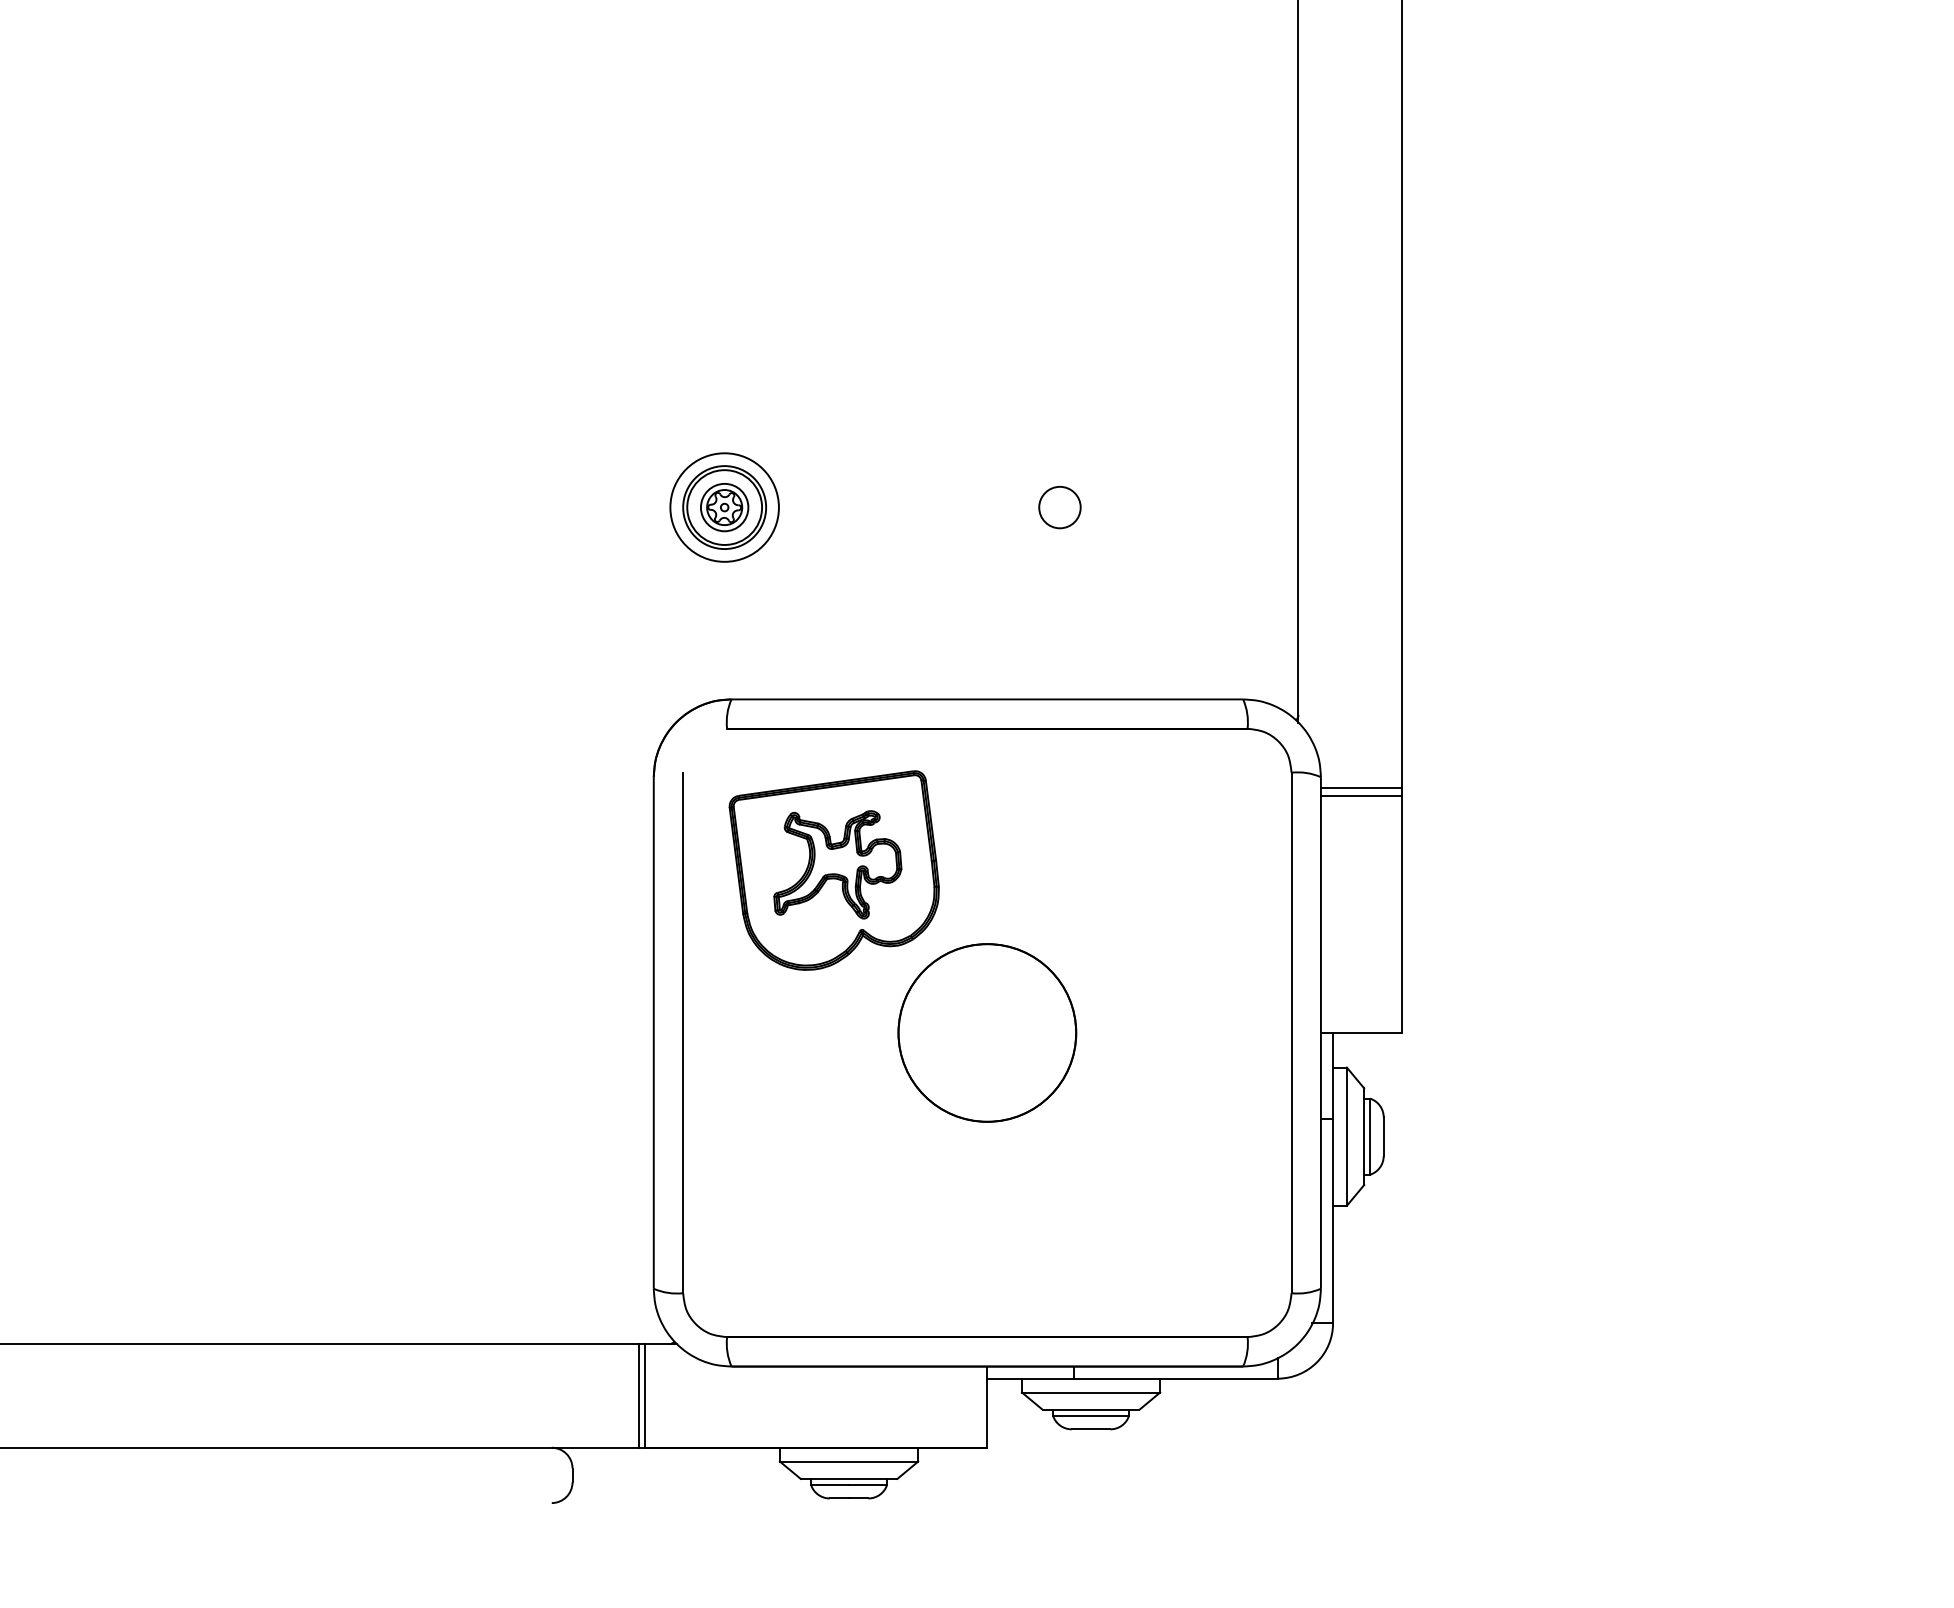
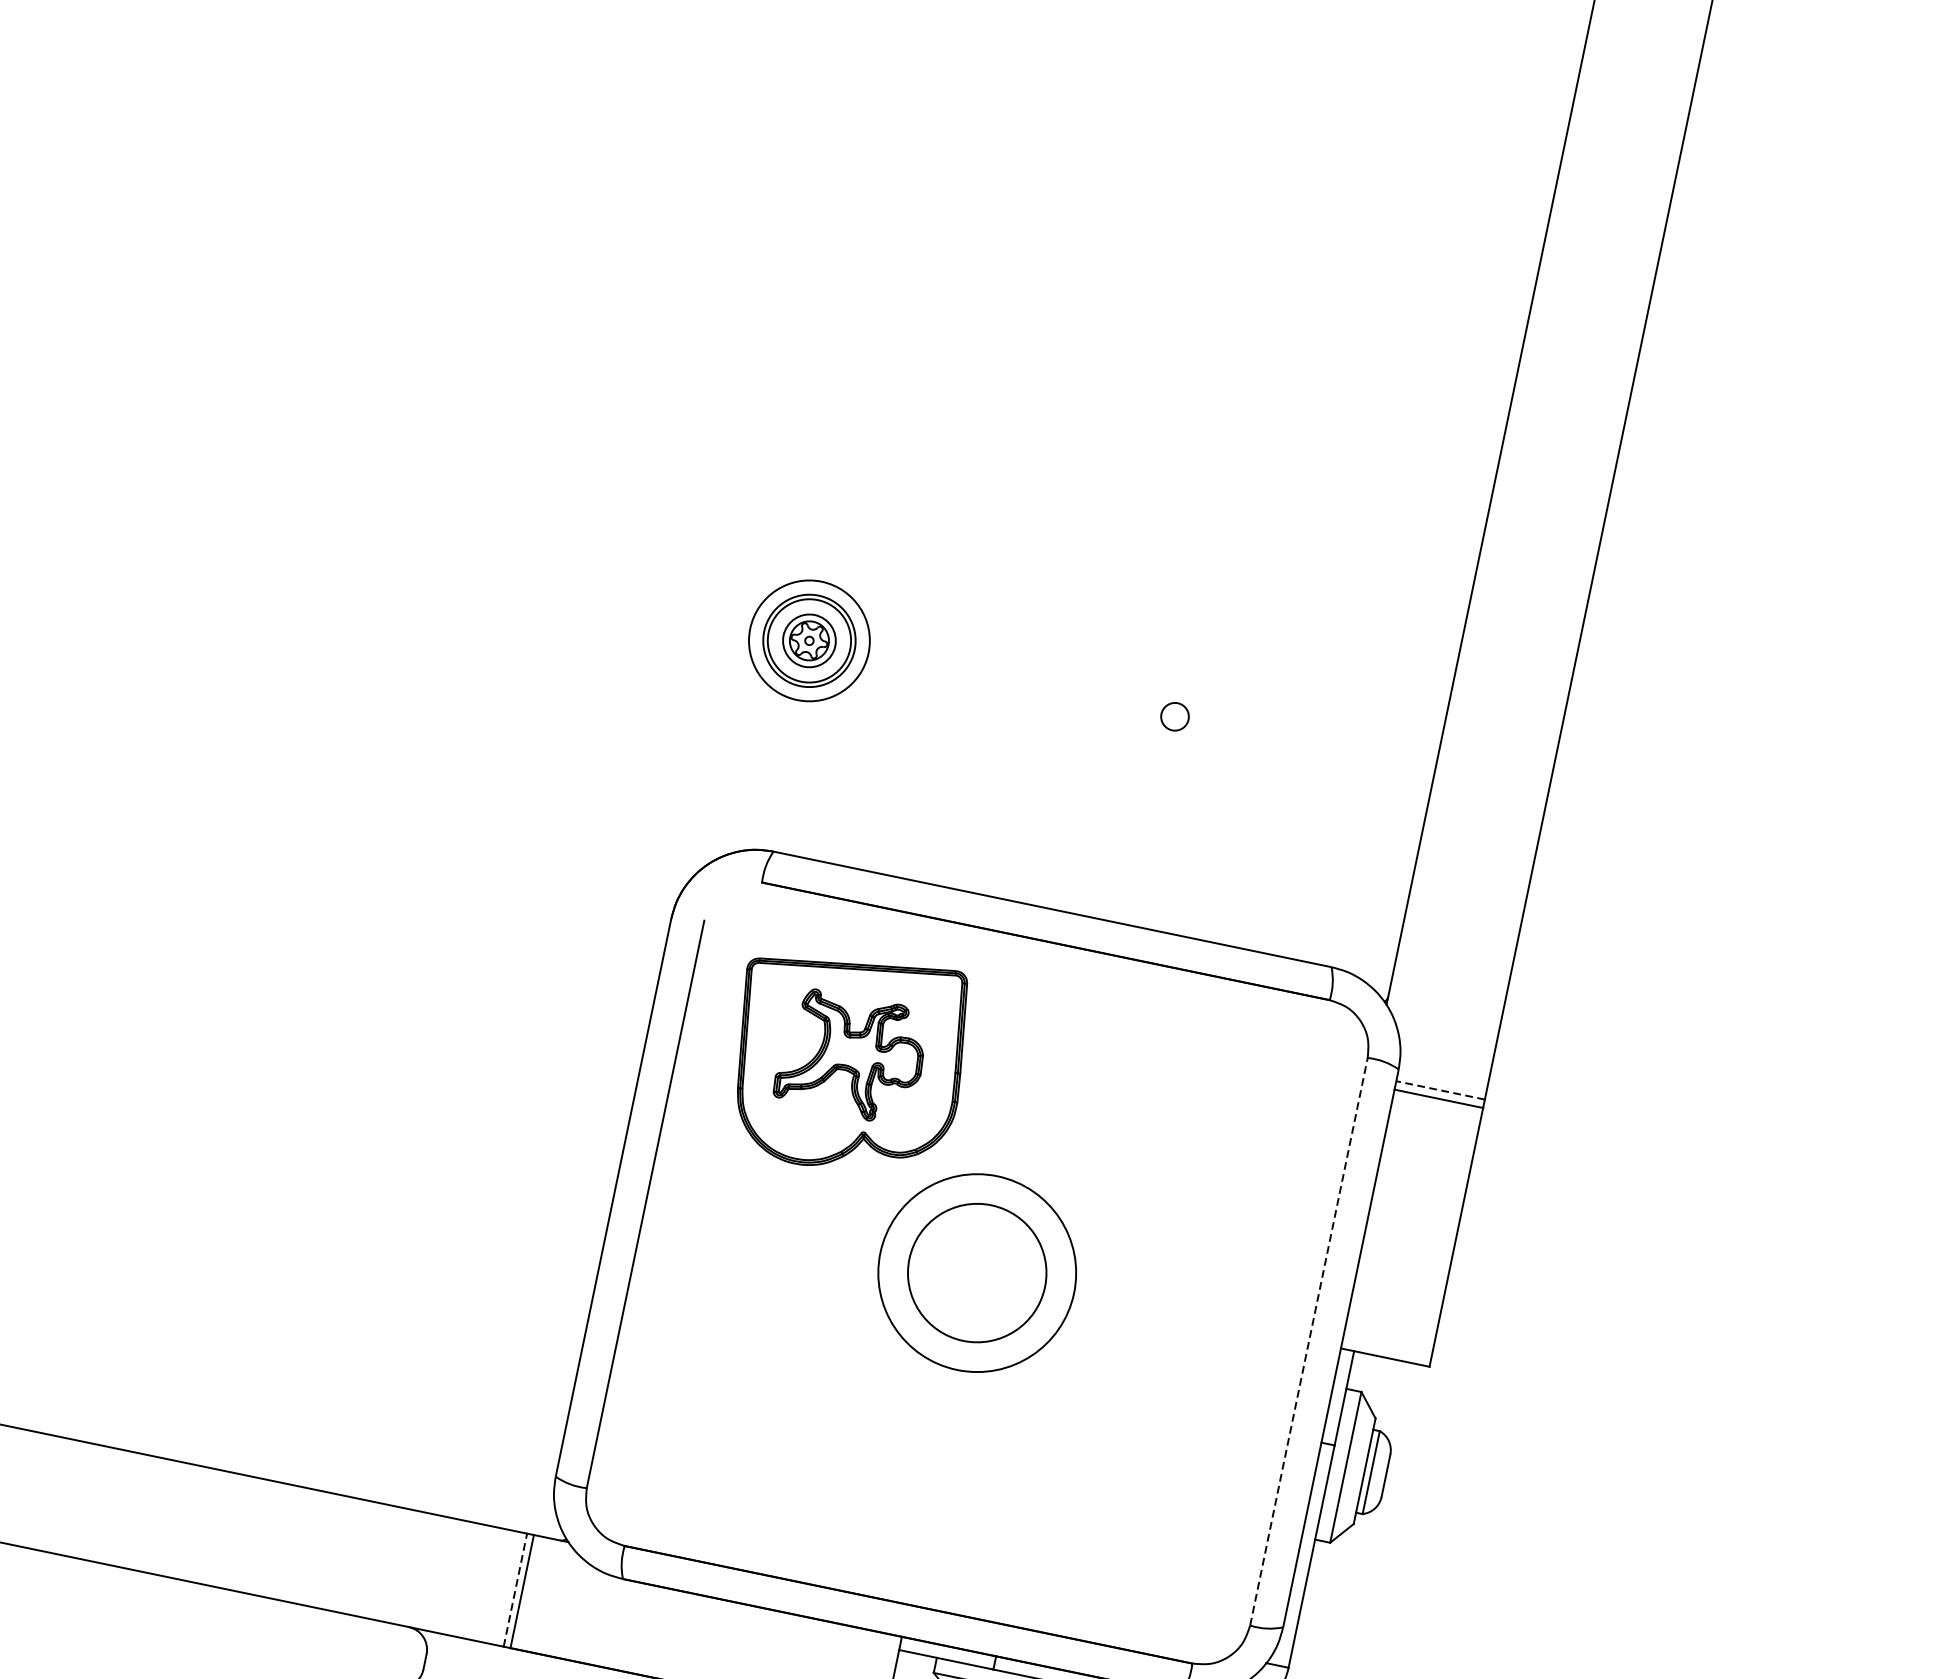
circle: (1059, 507) -> (1174, 716), size x0.6
line: (1361, 787) -> (1440, 1089), solid -> dashed
circle: (987, 1032) -> (977, 1272), size x0.7
line: (1291, 1032) -> (1308, 1341), solid -> dashed
line: (638, 1395) -> (515, 1589), solid -> dashed

